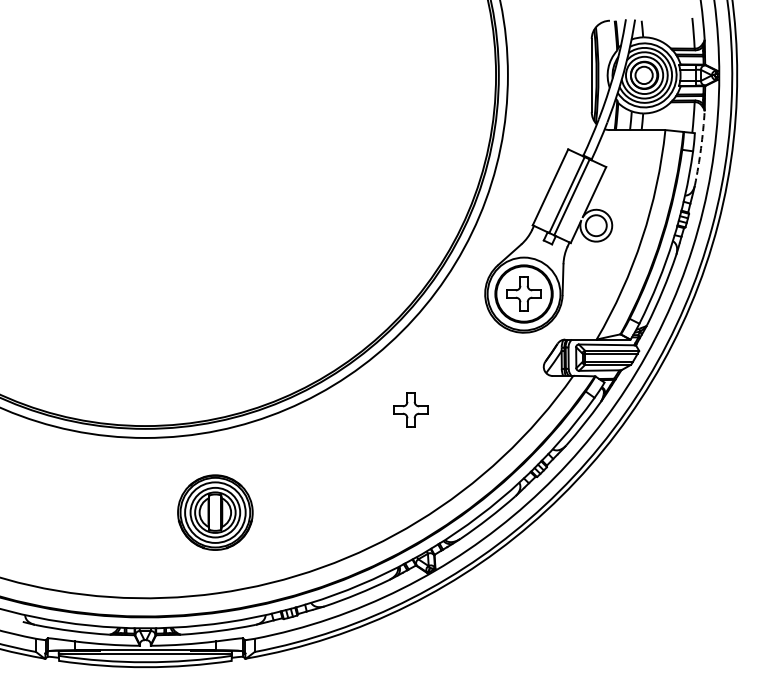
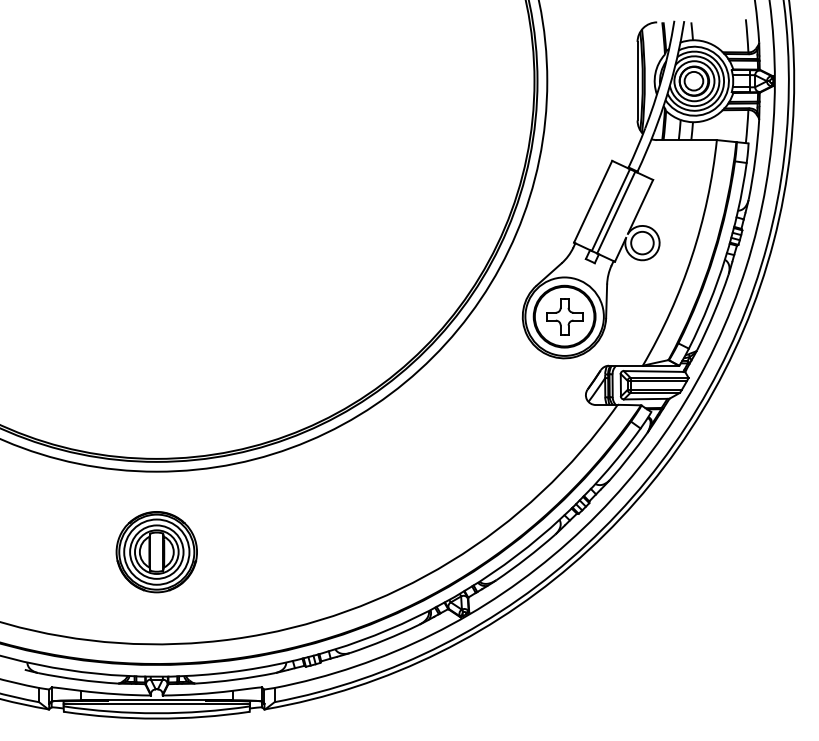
arc: (701, 148) -> (755, 159), dashed -> solid
part: (410, 409) -> (442, 441), removed
part: (215, 512) -> (156, 551), moved

